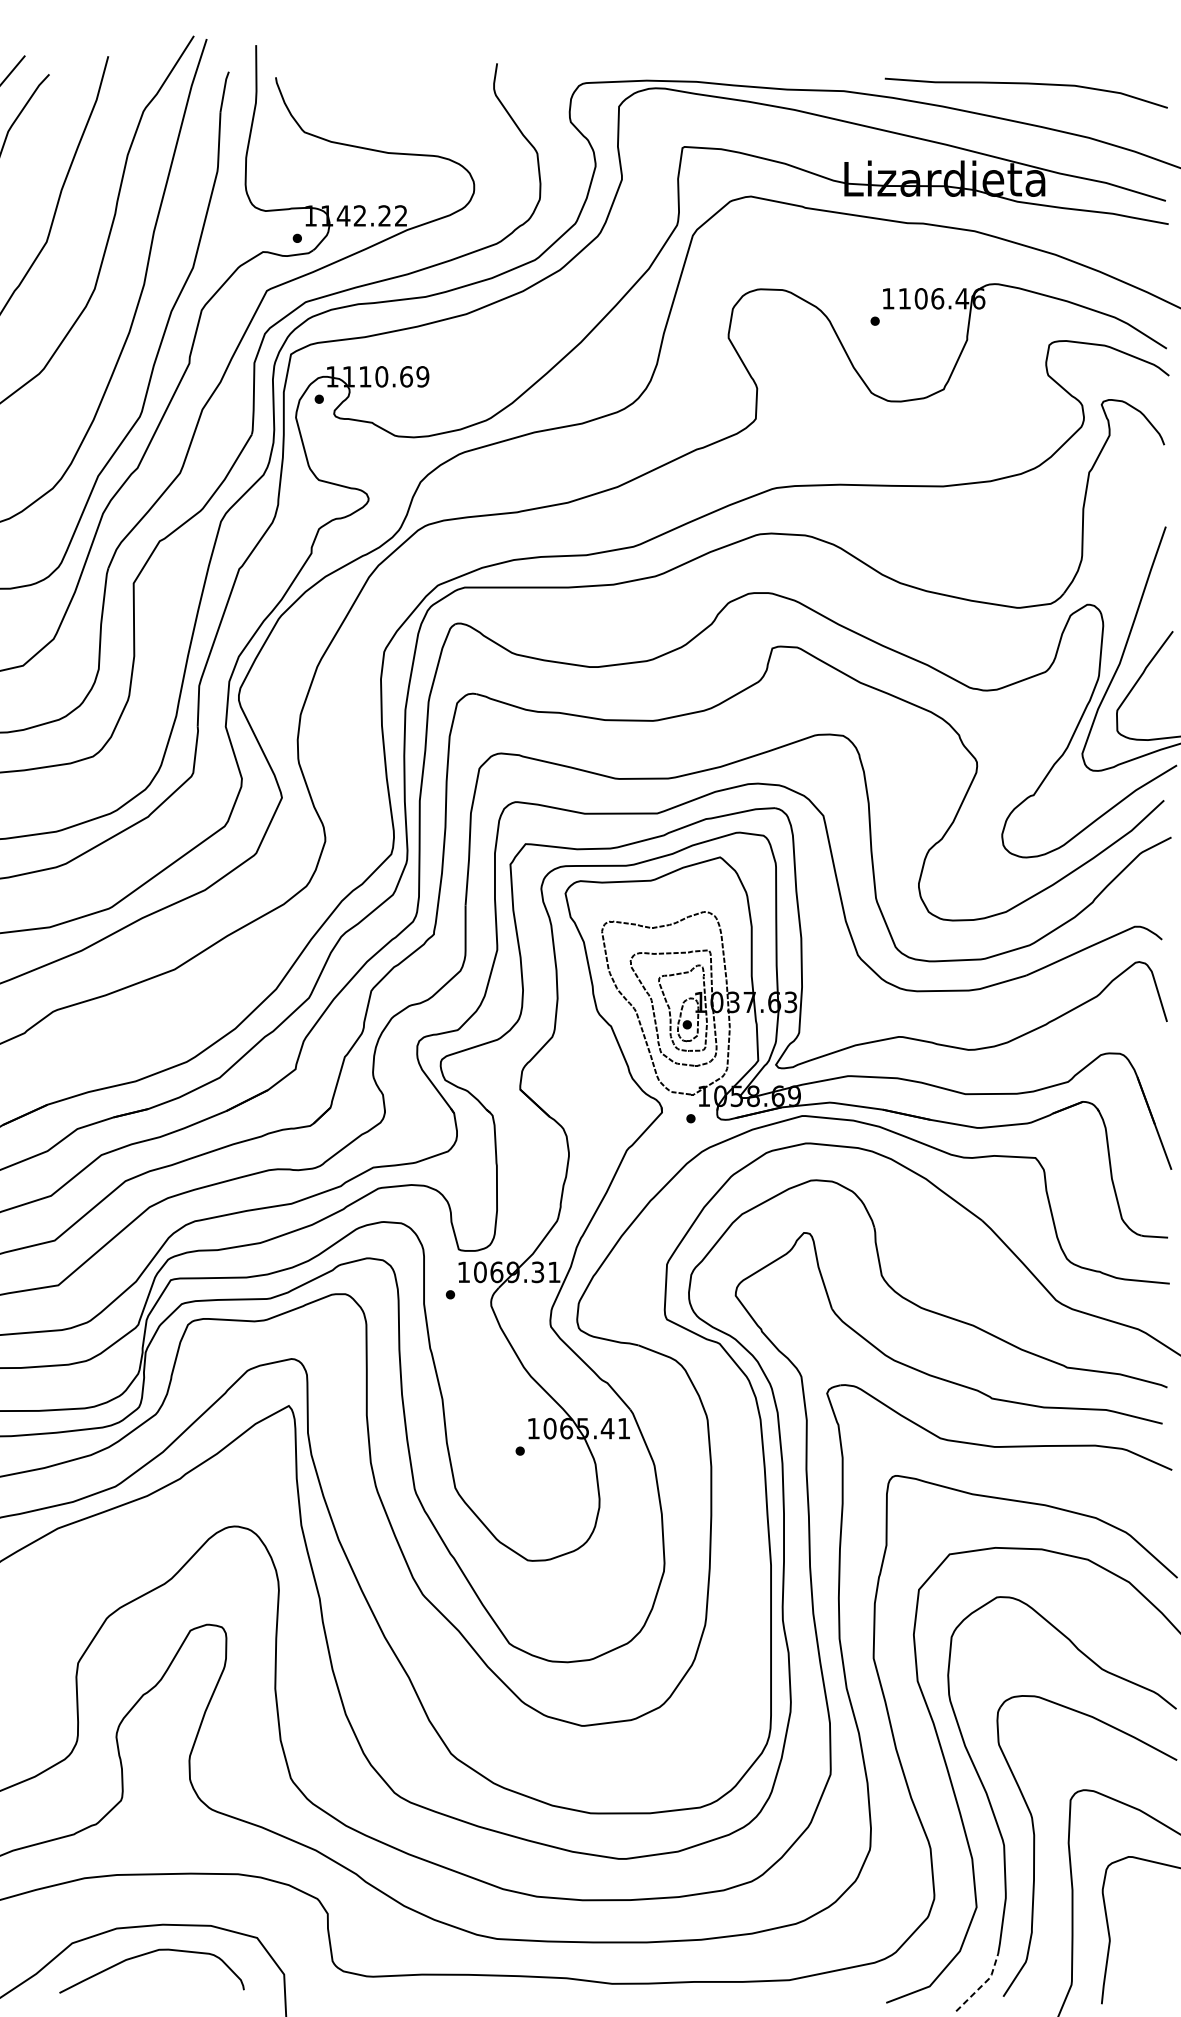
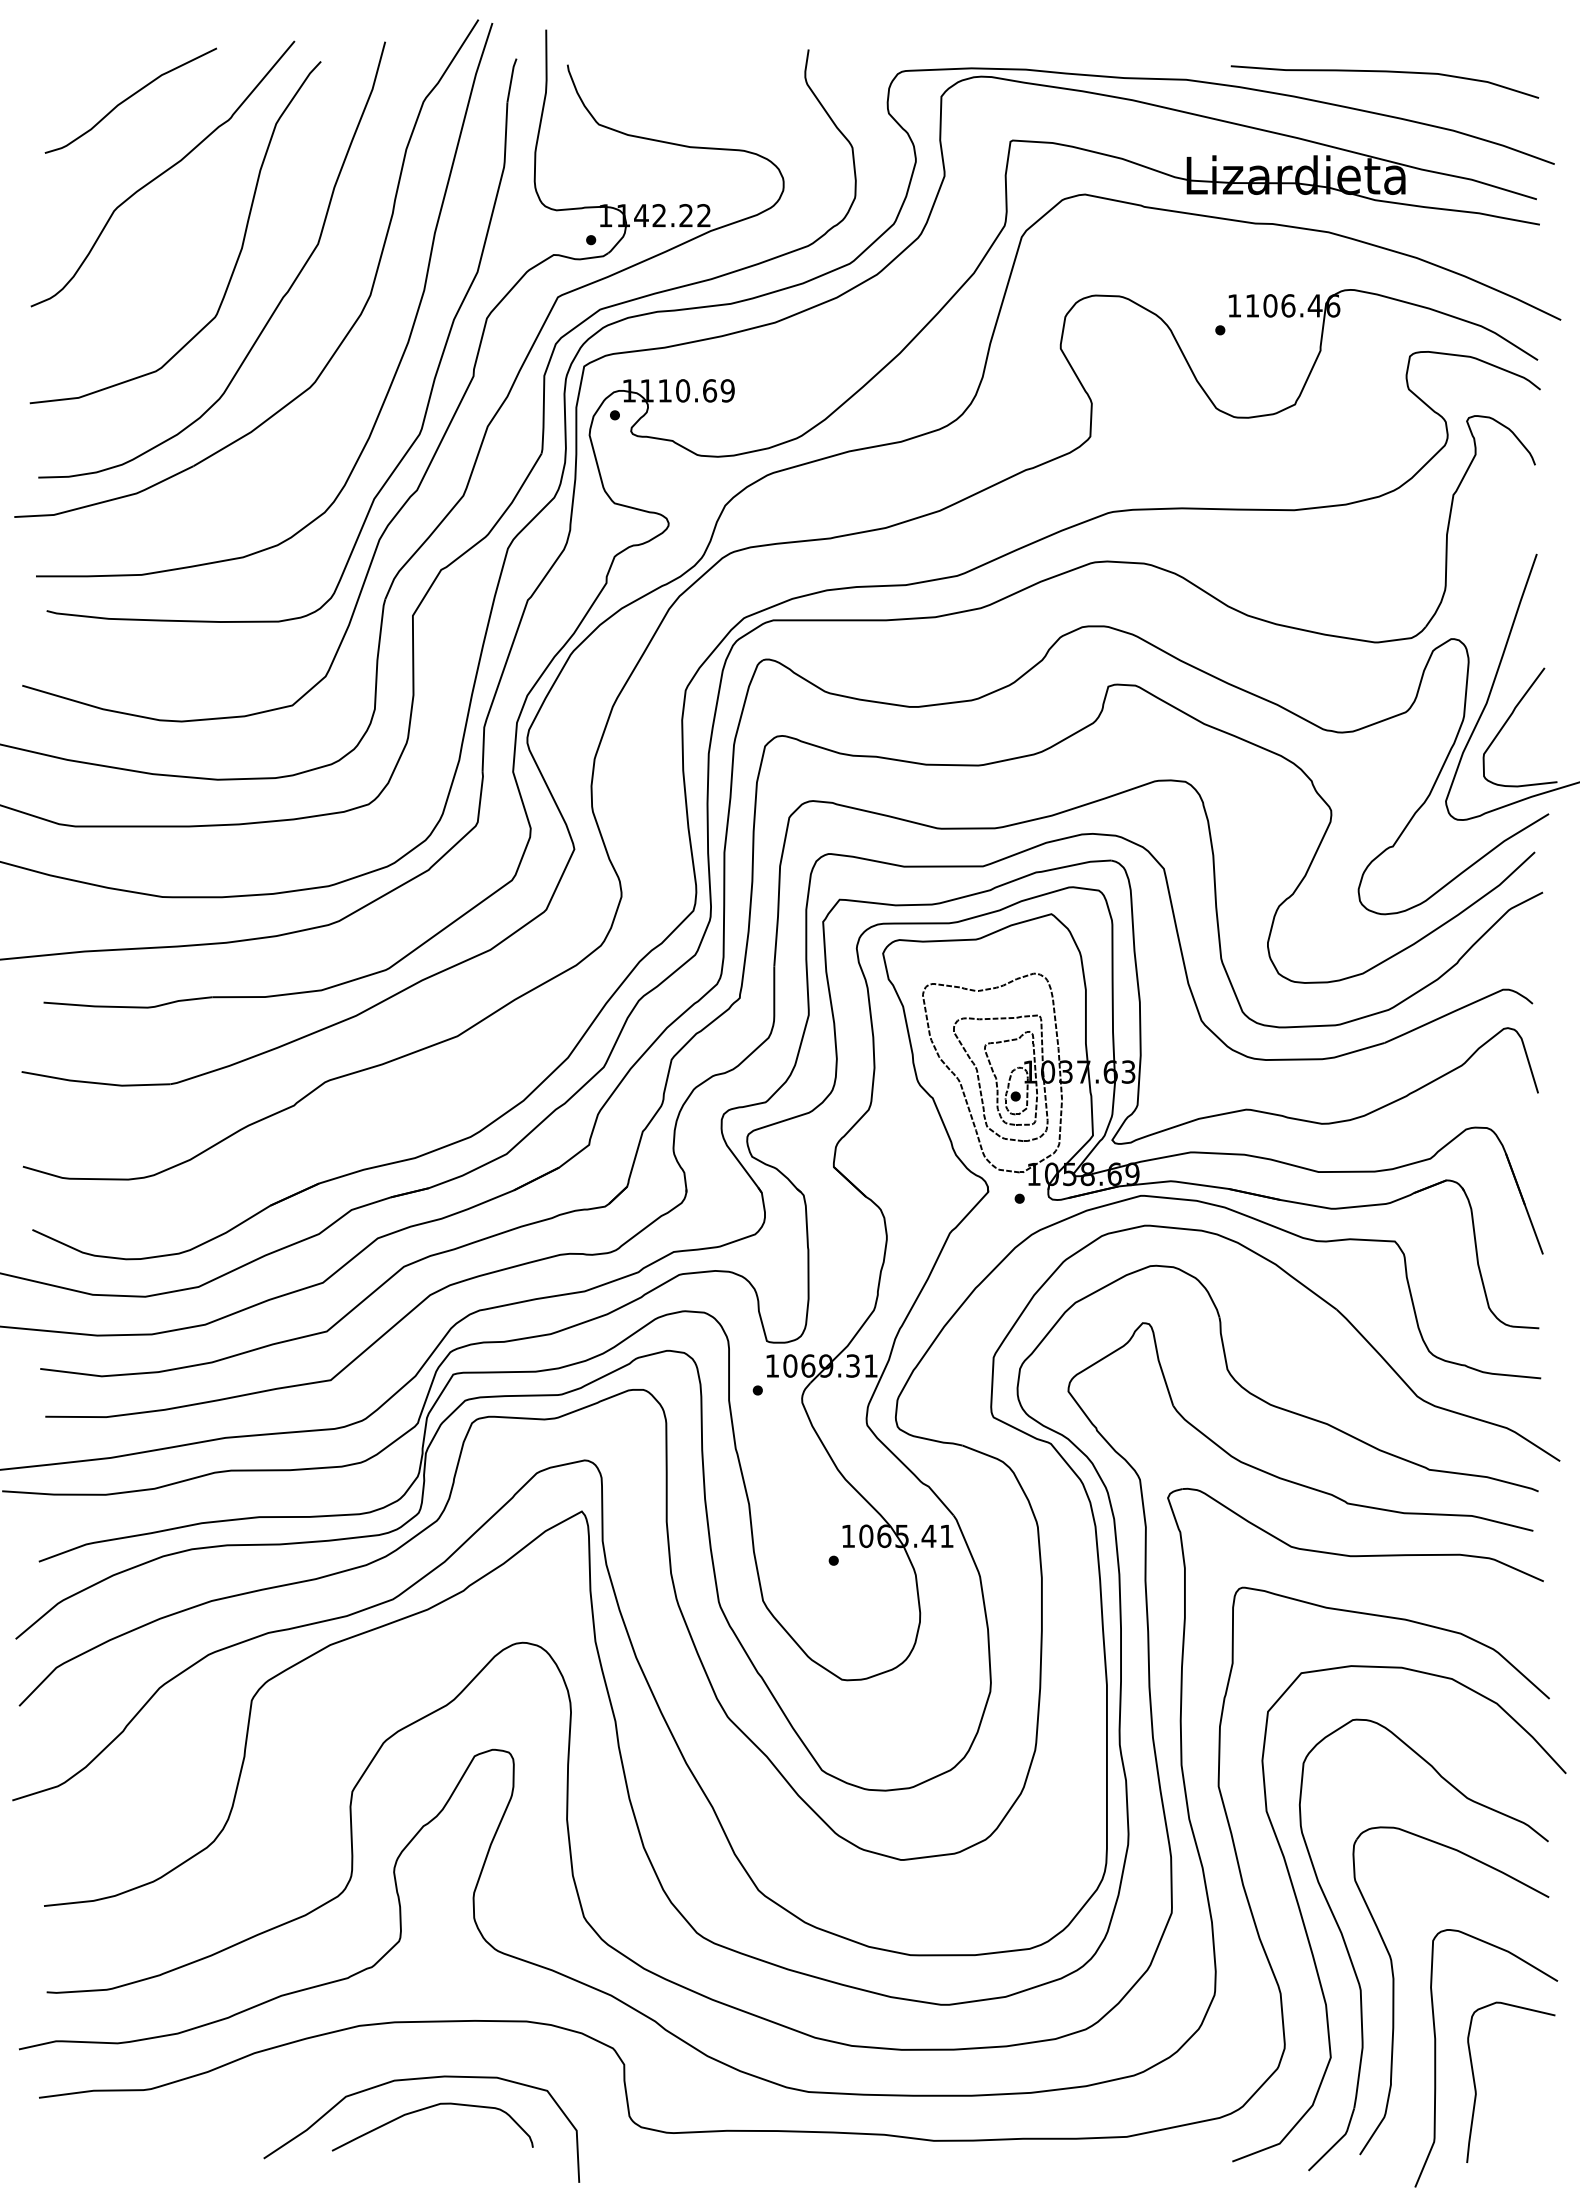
line: (982, 1985) -> (1337, 2142), dashed -> solid

